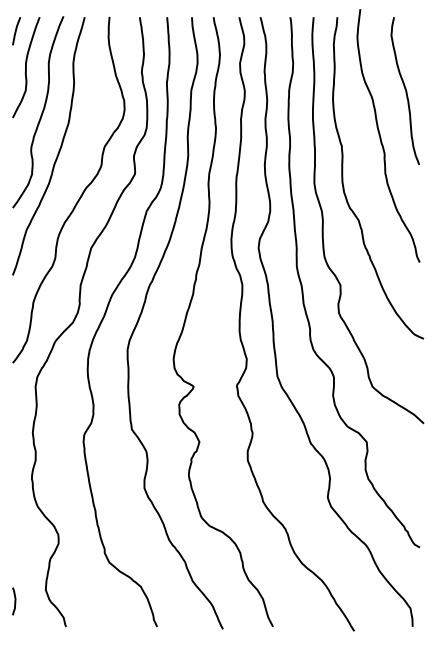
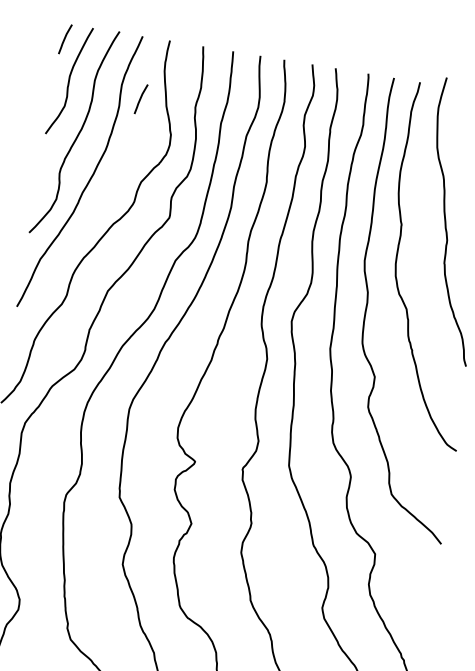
line: (92, 73) -> (141, 99), added

